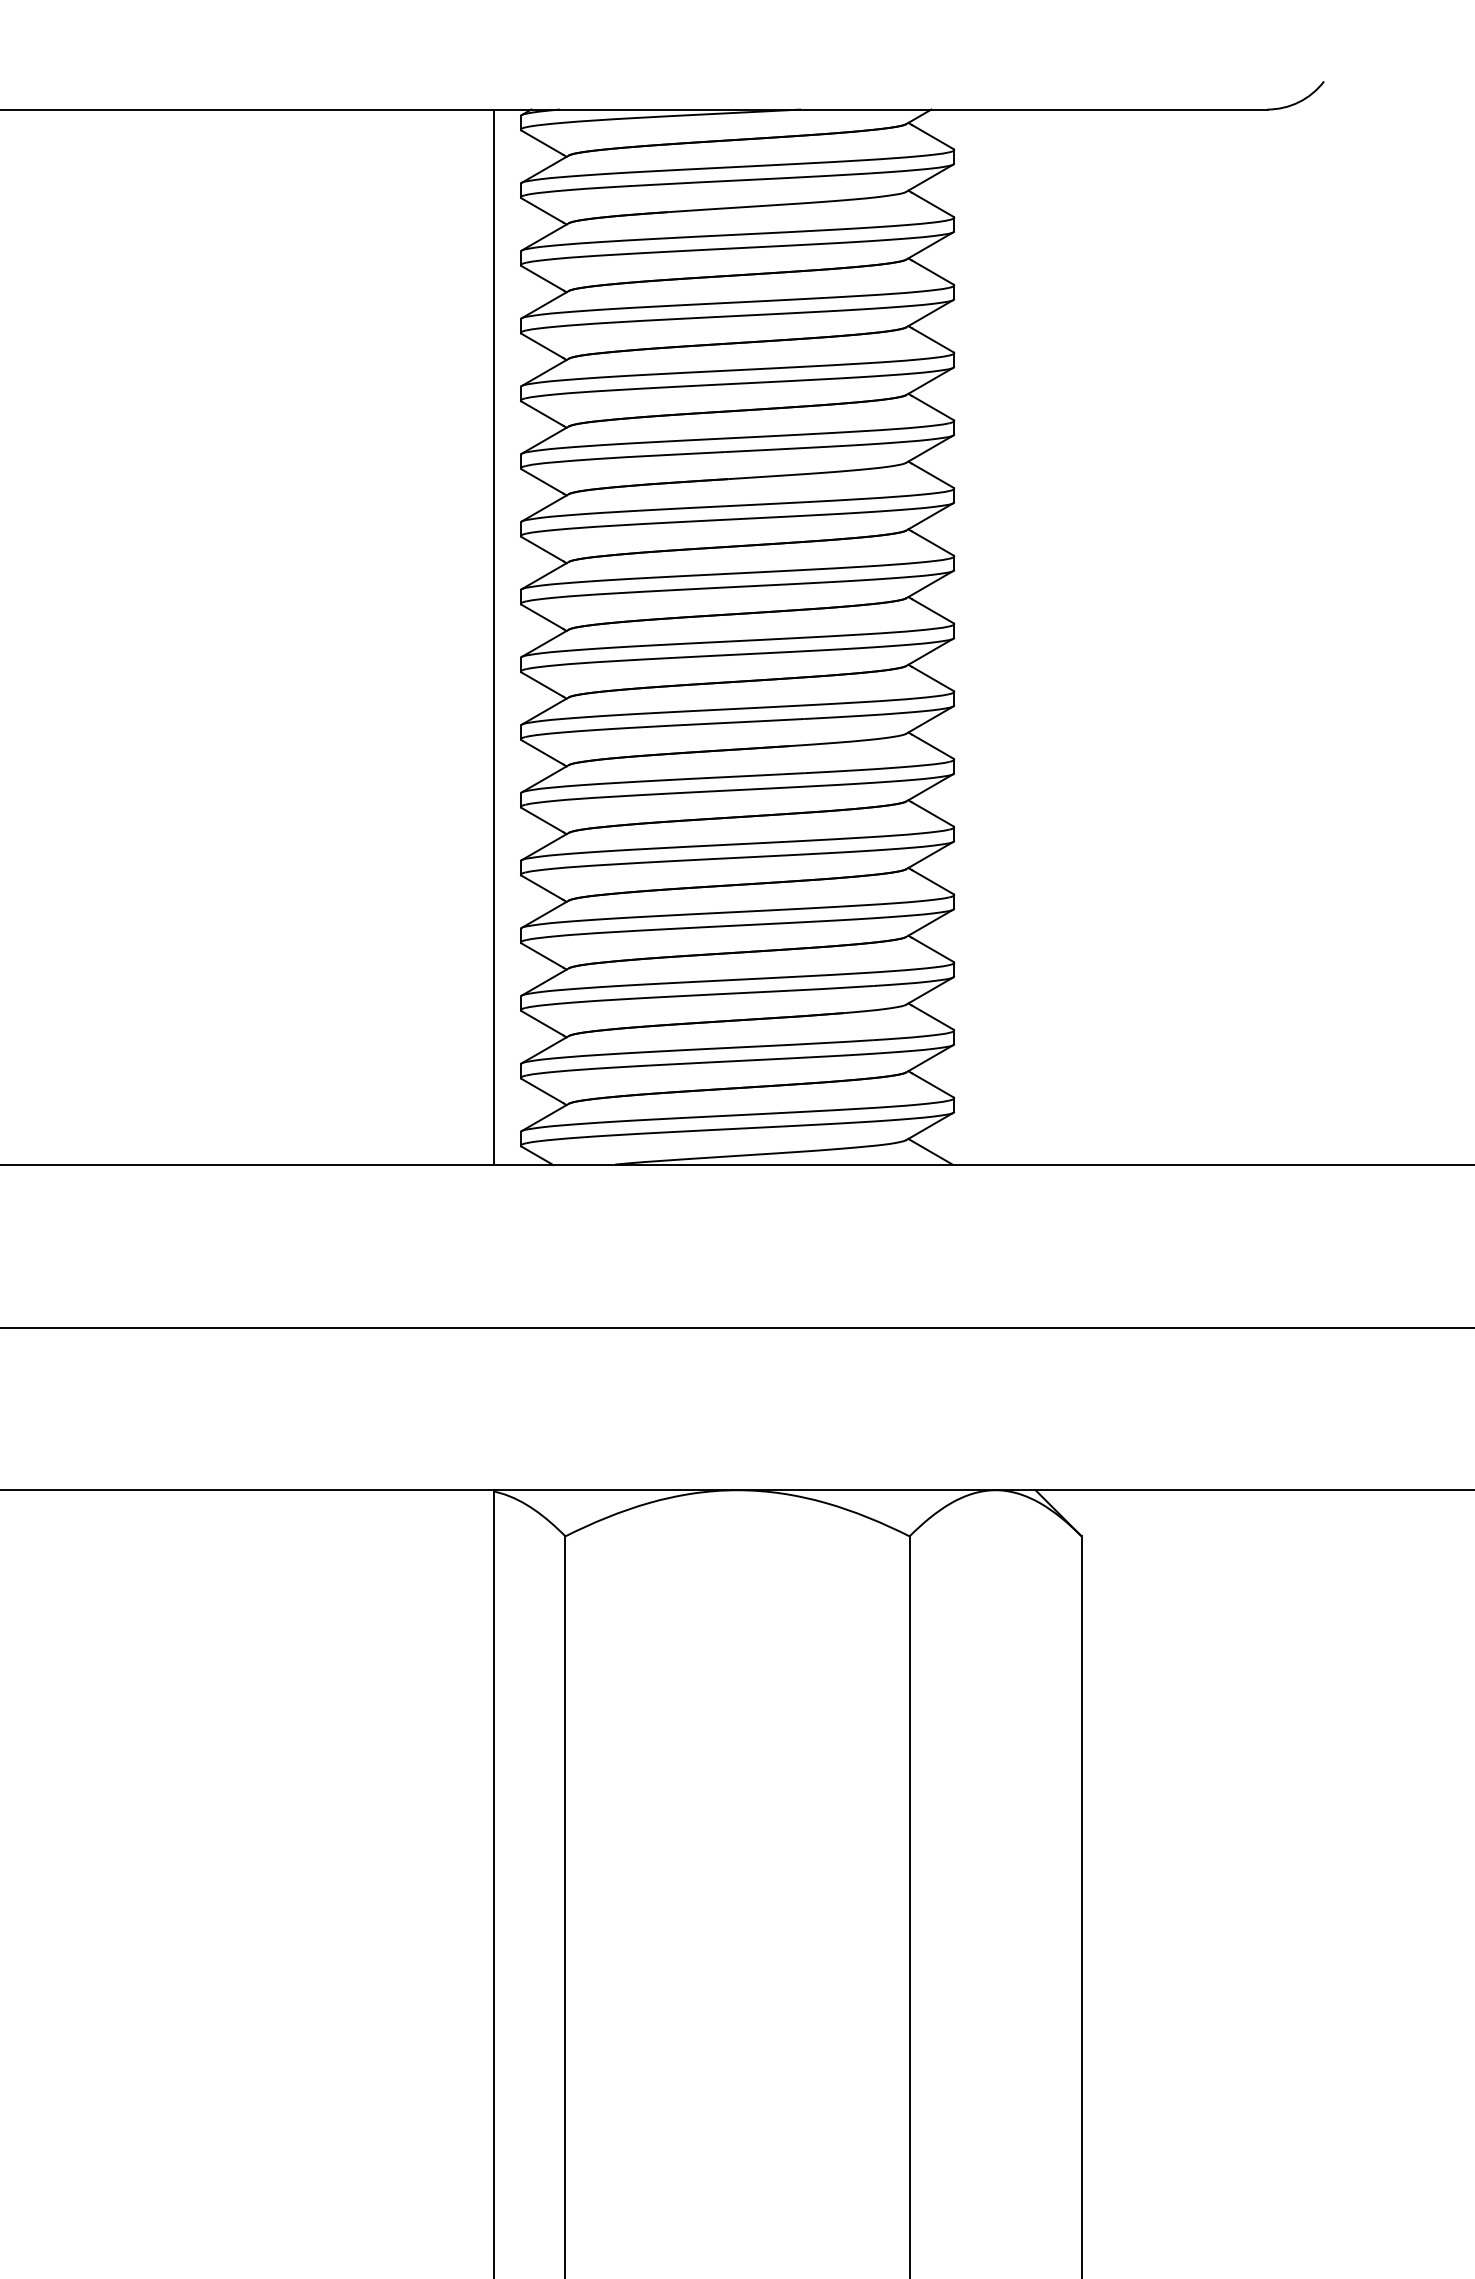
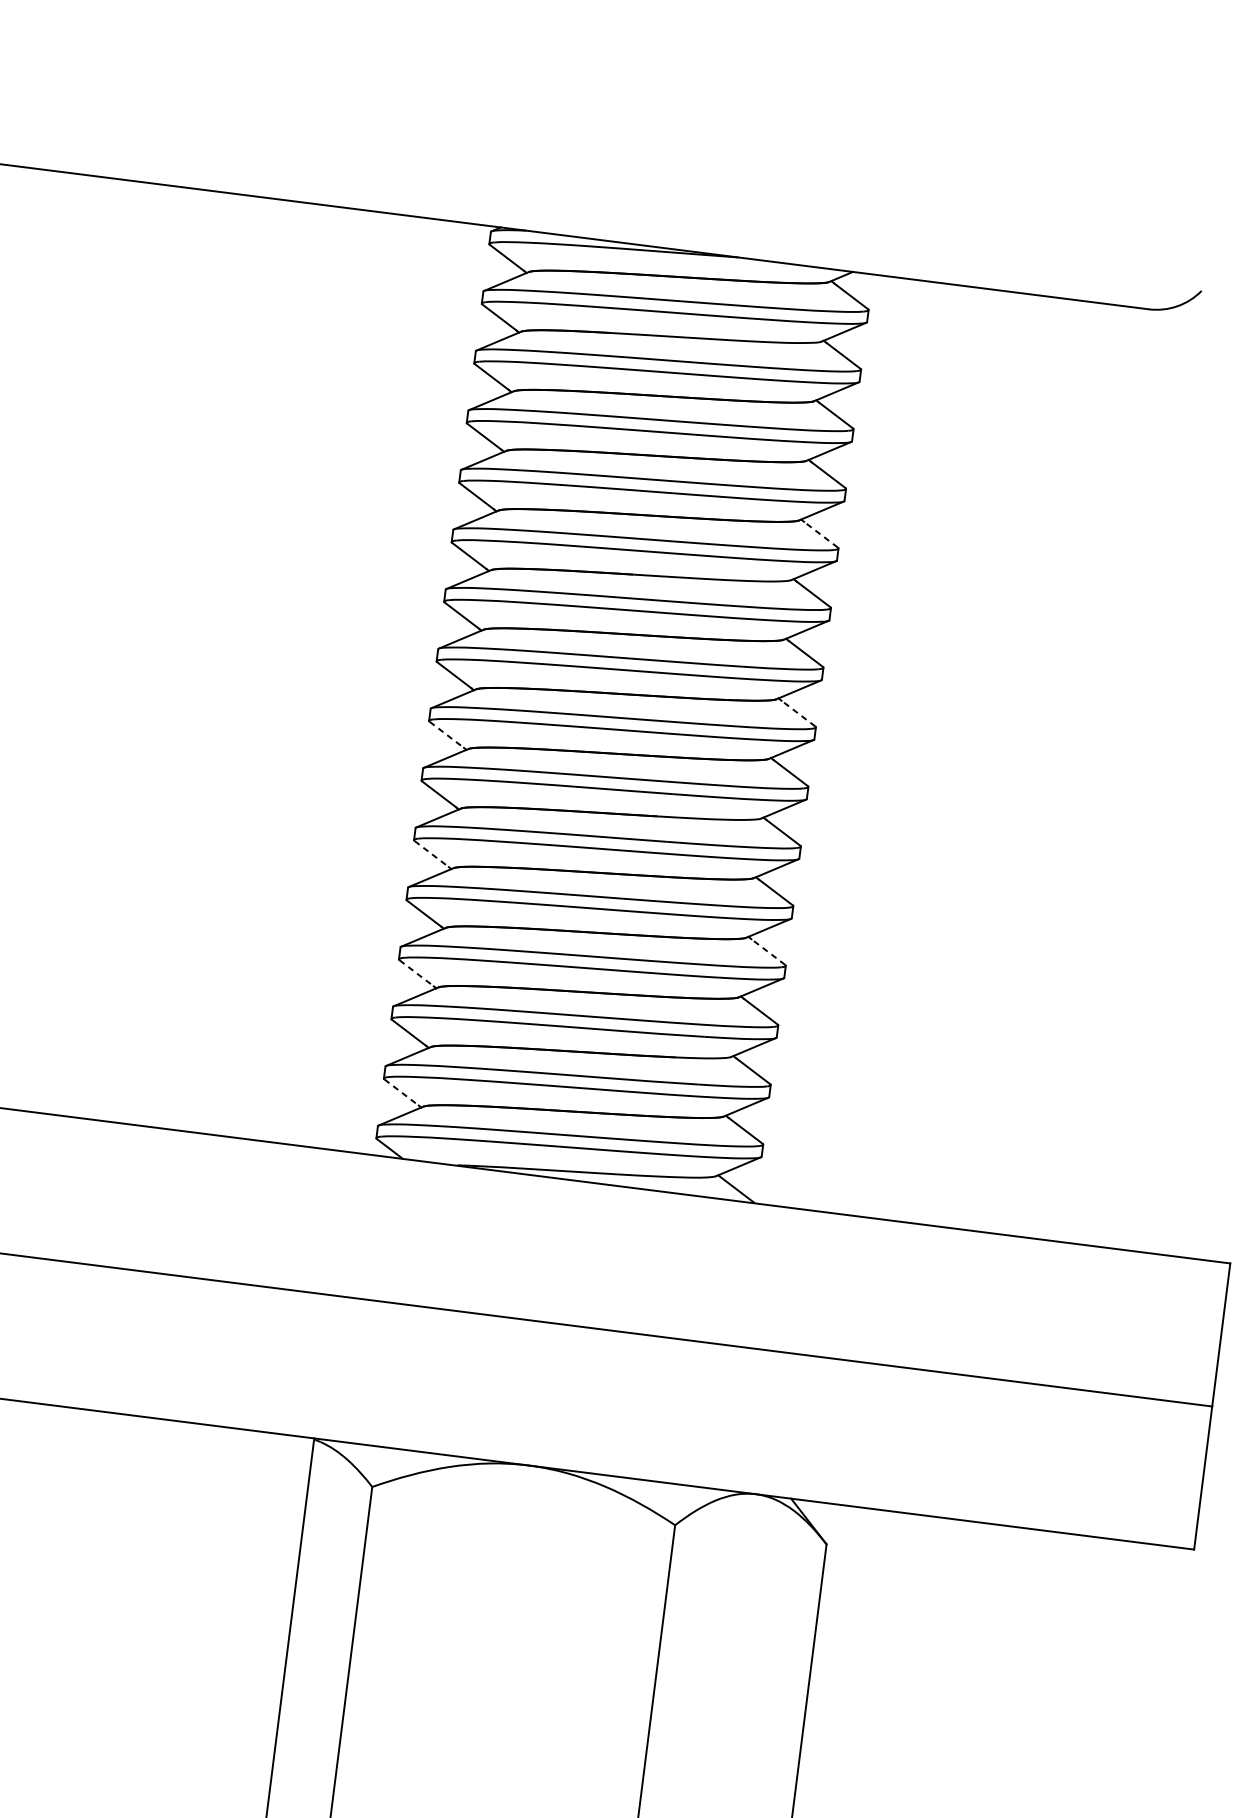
line: (932, 408) -> (820, 535), solid -> dashed
line: (932, 611) -> (798, 713), solid -> dashed
line: (493, 637) -> (408, 687), removed
line: (543, 684) -> (447, 734), solid -> dashed
line: (543, 820) -> (432, 854), solid -> dashed
line: (932, 882) -> (768, 952), solid -> dashed
line: (543, 955) -> (417, 973), solid -> dashed
line: (543, 1091) -> (402, 1093), solid -> dashed

